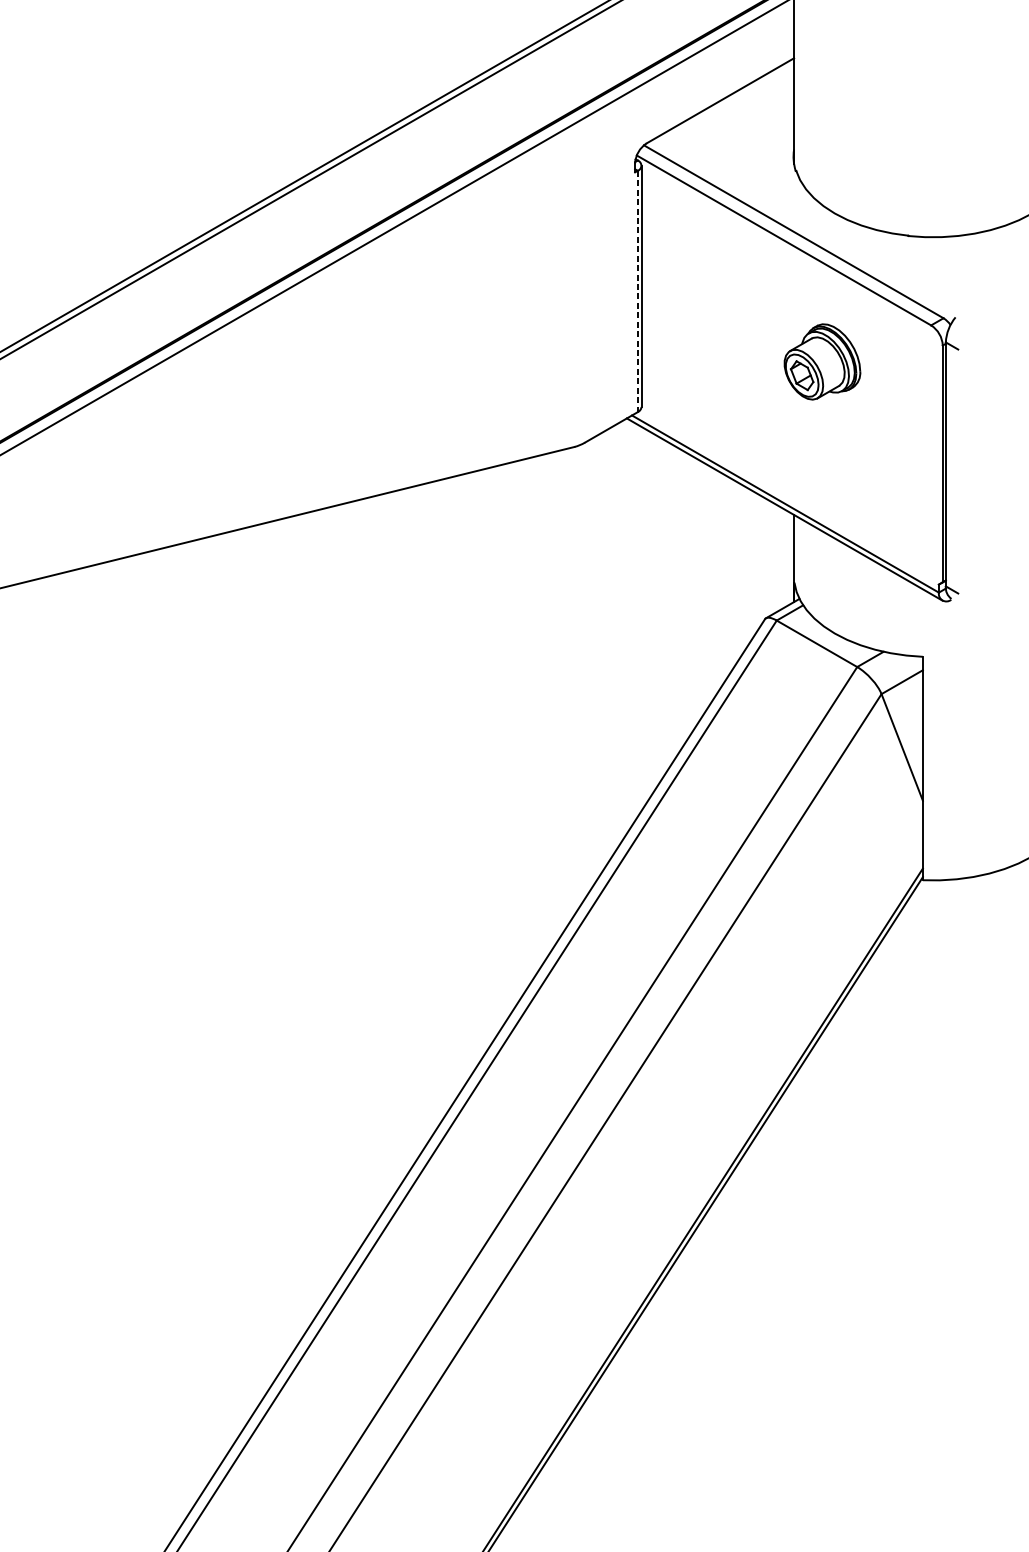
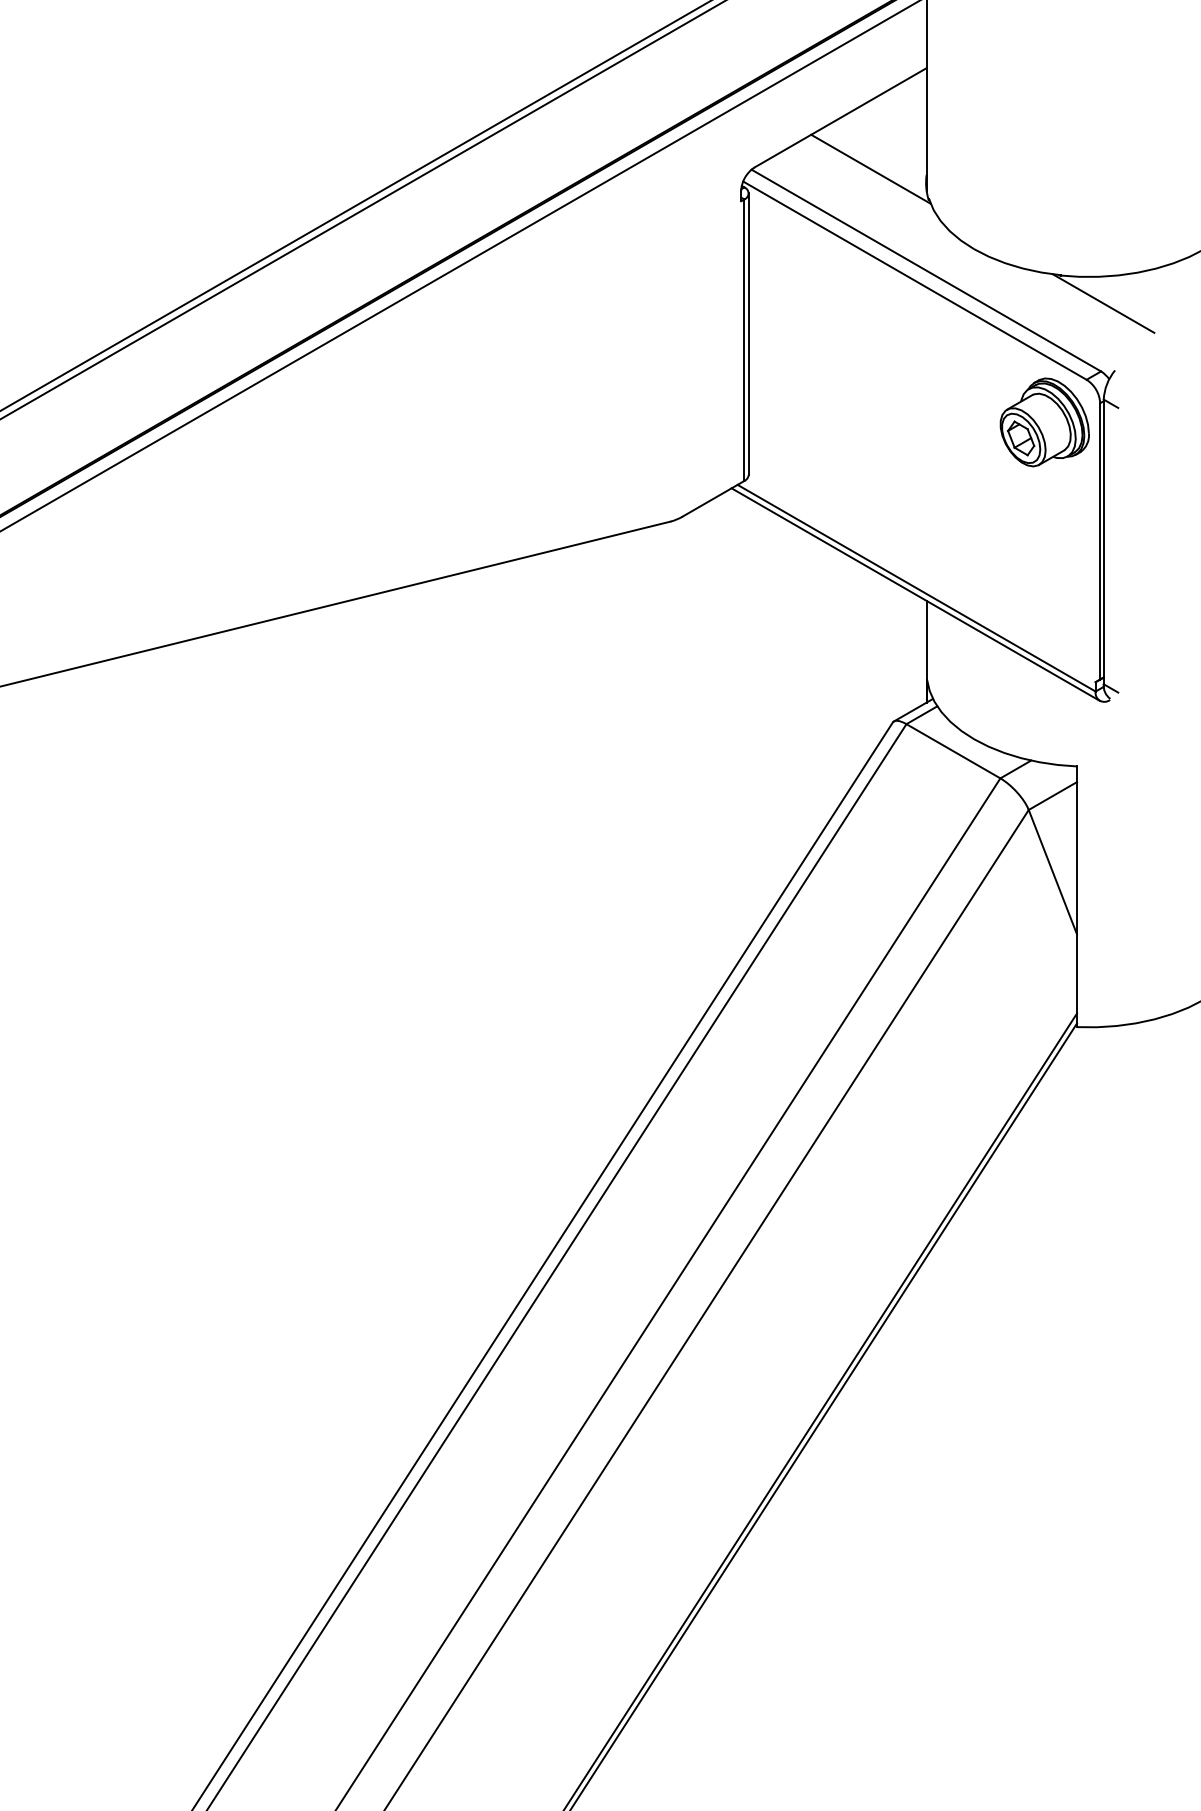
line: (745, 144) -> (870, 168), added
line: (945, 260) -> (1103, 303), added
line: (637, 291) -> (744, 340), dashed -> solid
part: (822, 362) -> (1044, 422), moved

